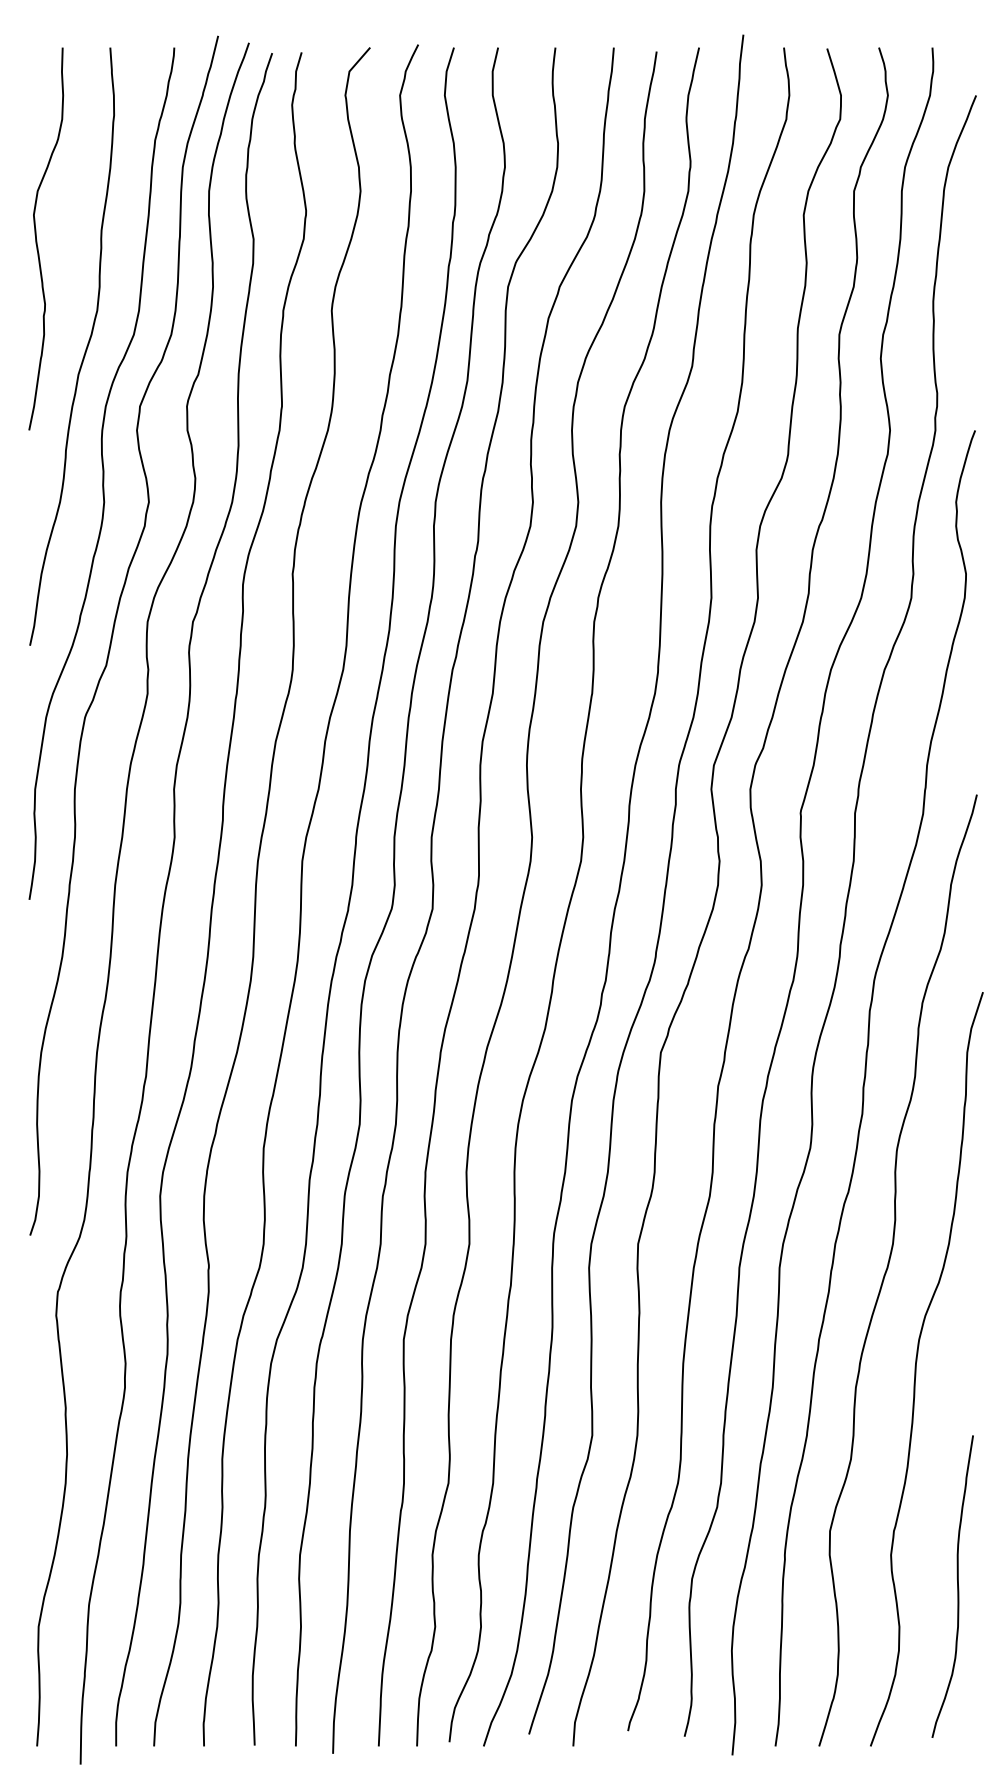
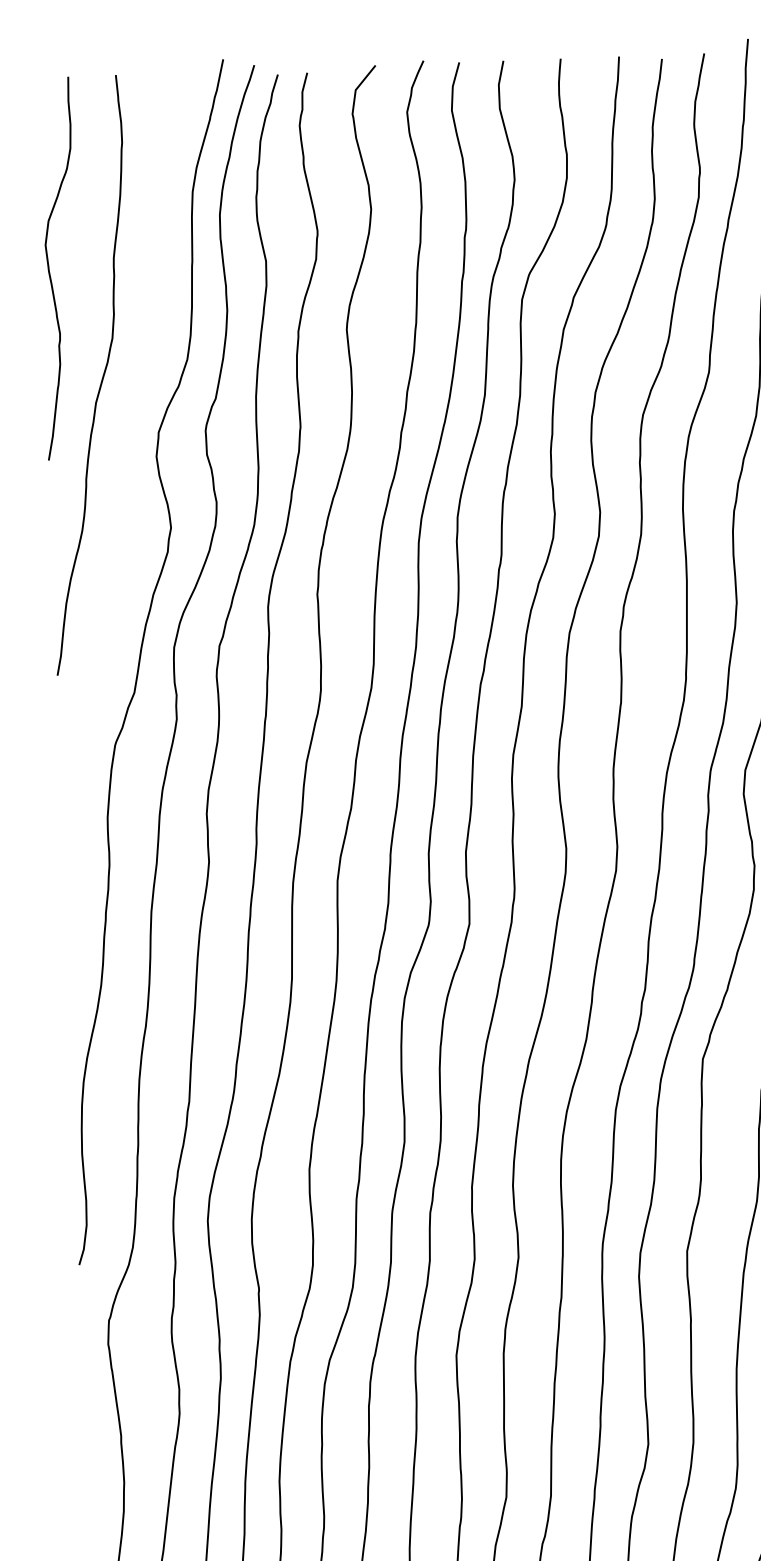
curve: (102, 473) -> (123, 500), removed

